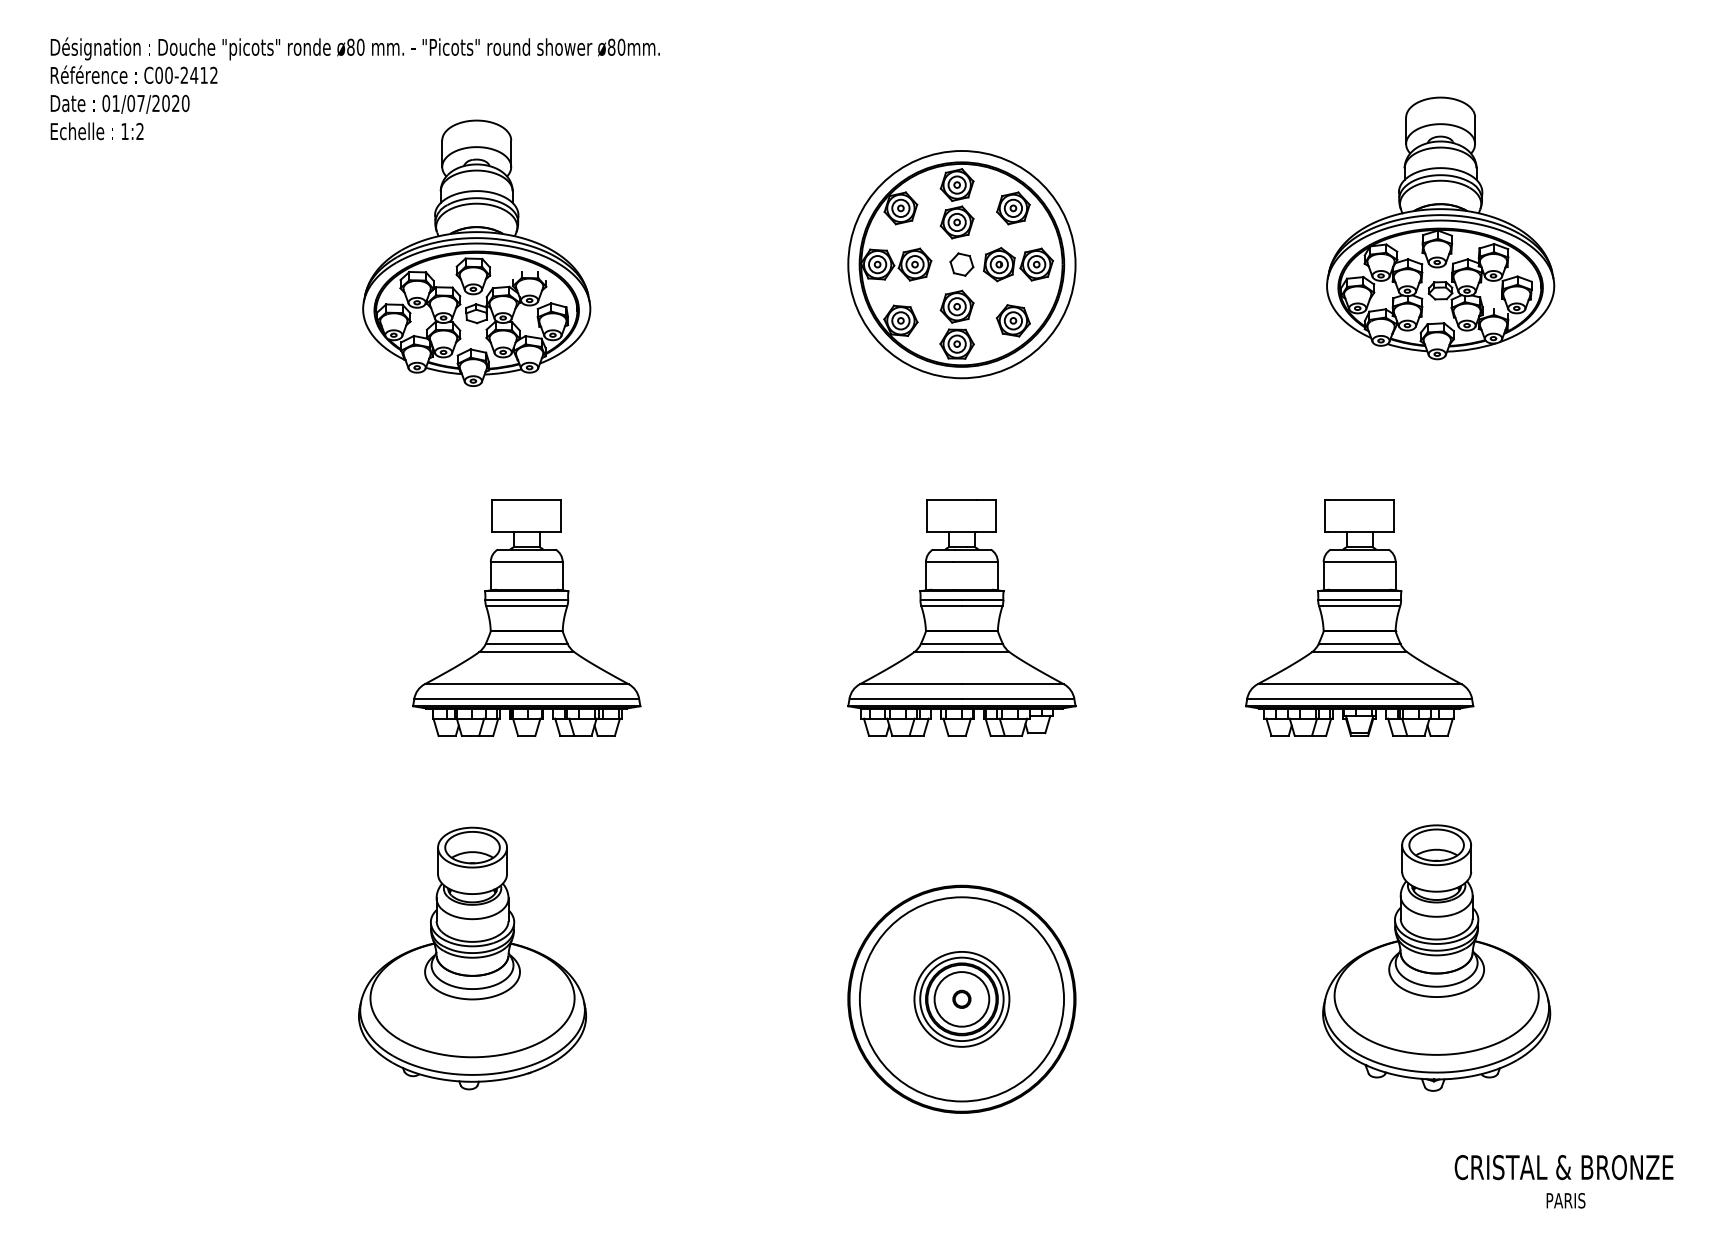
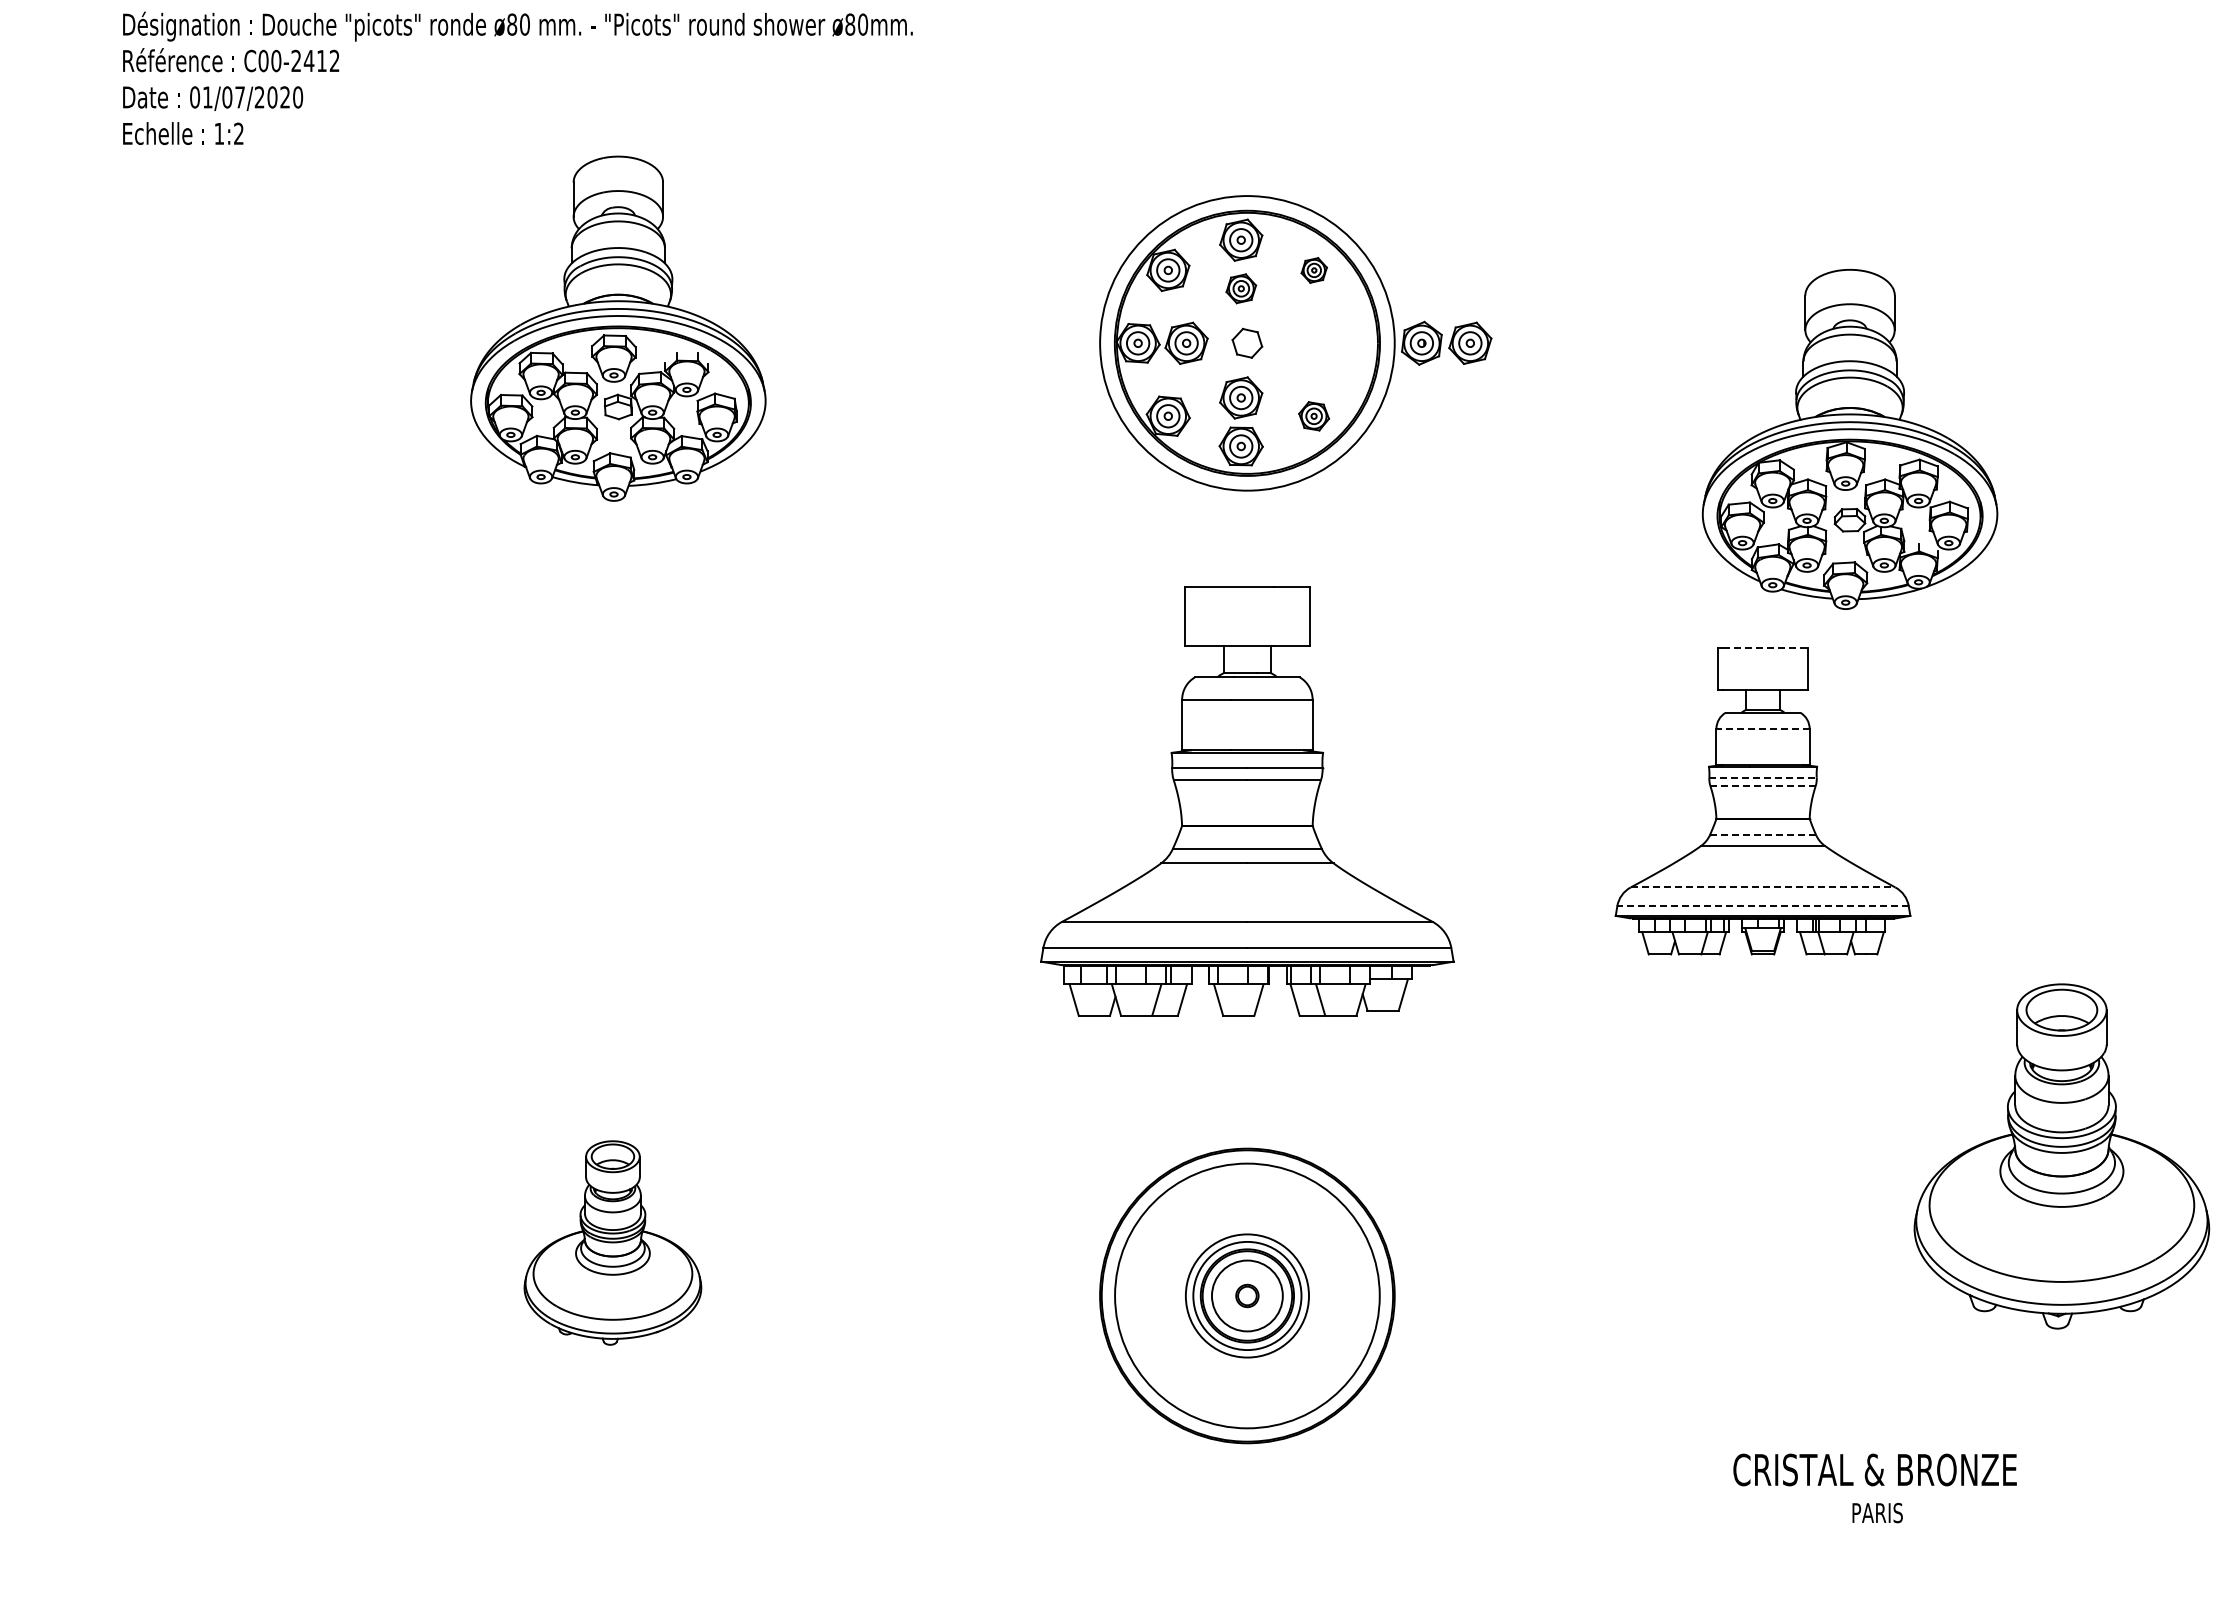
text: (354, 88) -> (517, 77), moved
part: (1013, 208) -> (1314, 270), size x0.6
part: (957, 222) -> (1241, 288), size x0.7
part: (1440, 227) -> (1849, 438), moved
part: (1018, 263) -> (1446, 342), moved
part: (1012, 321) -> (1313, 416), size x0.7
line: (1361, 499) -> (1765, 648), solid -> dashed
line: (1359, 561) -> (1763, 728), solid -> dashed
line: (1359, 599) -> (1763, 777), solid -> dashed
line: (1359, 605) -> (1763, 785), solid -> dashed
part: (526, 617) -> (682, 801), removed
part: (961, 617) -> (1247, 801), size x1.4
line: (1359, 644) -> (1763, 835), solid -> dashed
line: (1359, 684) -> (1763, 887), solid -> dashed
line: (1359, 698) -> (1763, 906), solid -> dashed
part: (472, 958) -> (612, 1242), size x0.6
part: (1436, 958) -> (2061, 1156), moved
text: (1563, 1181) -> (1874, 1488), moved

